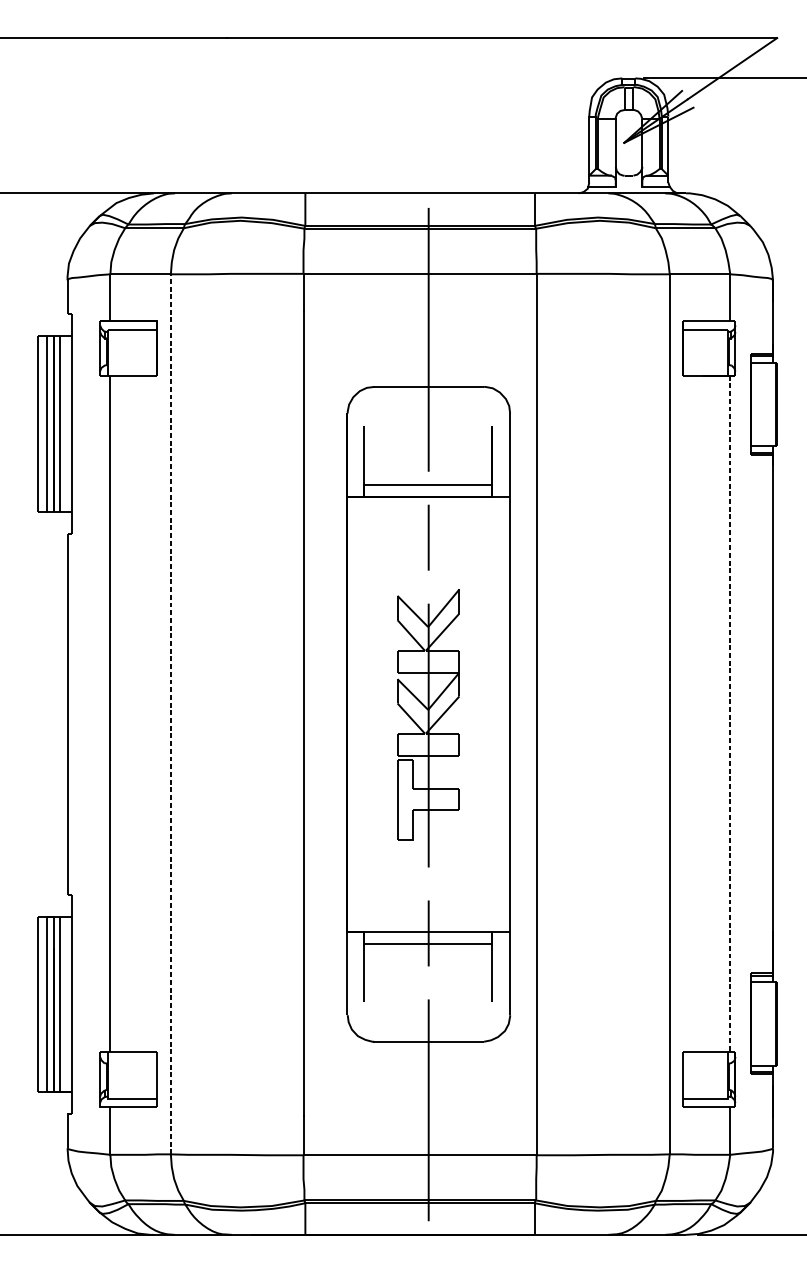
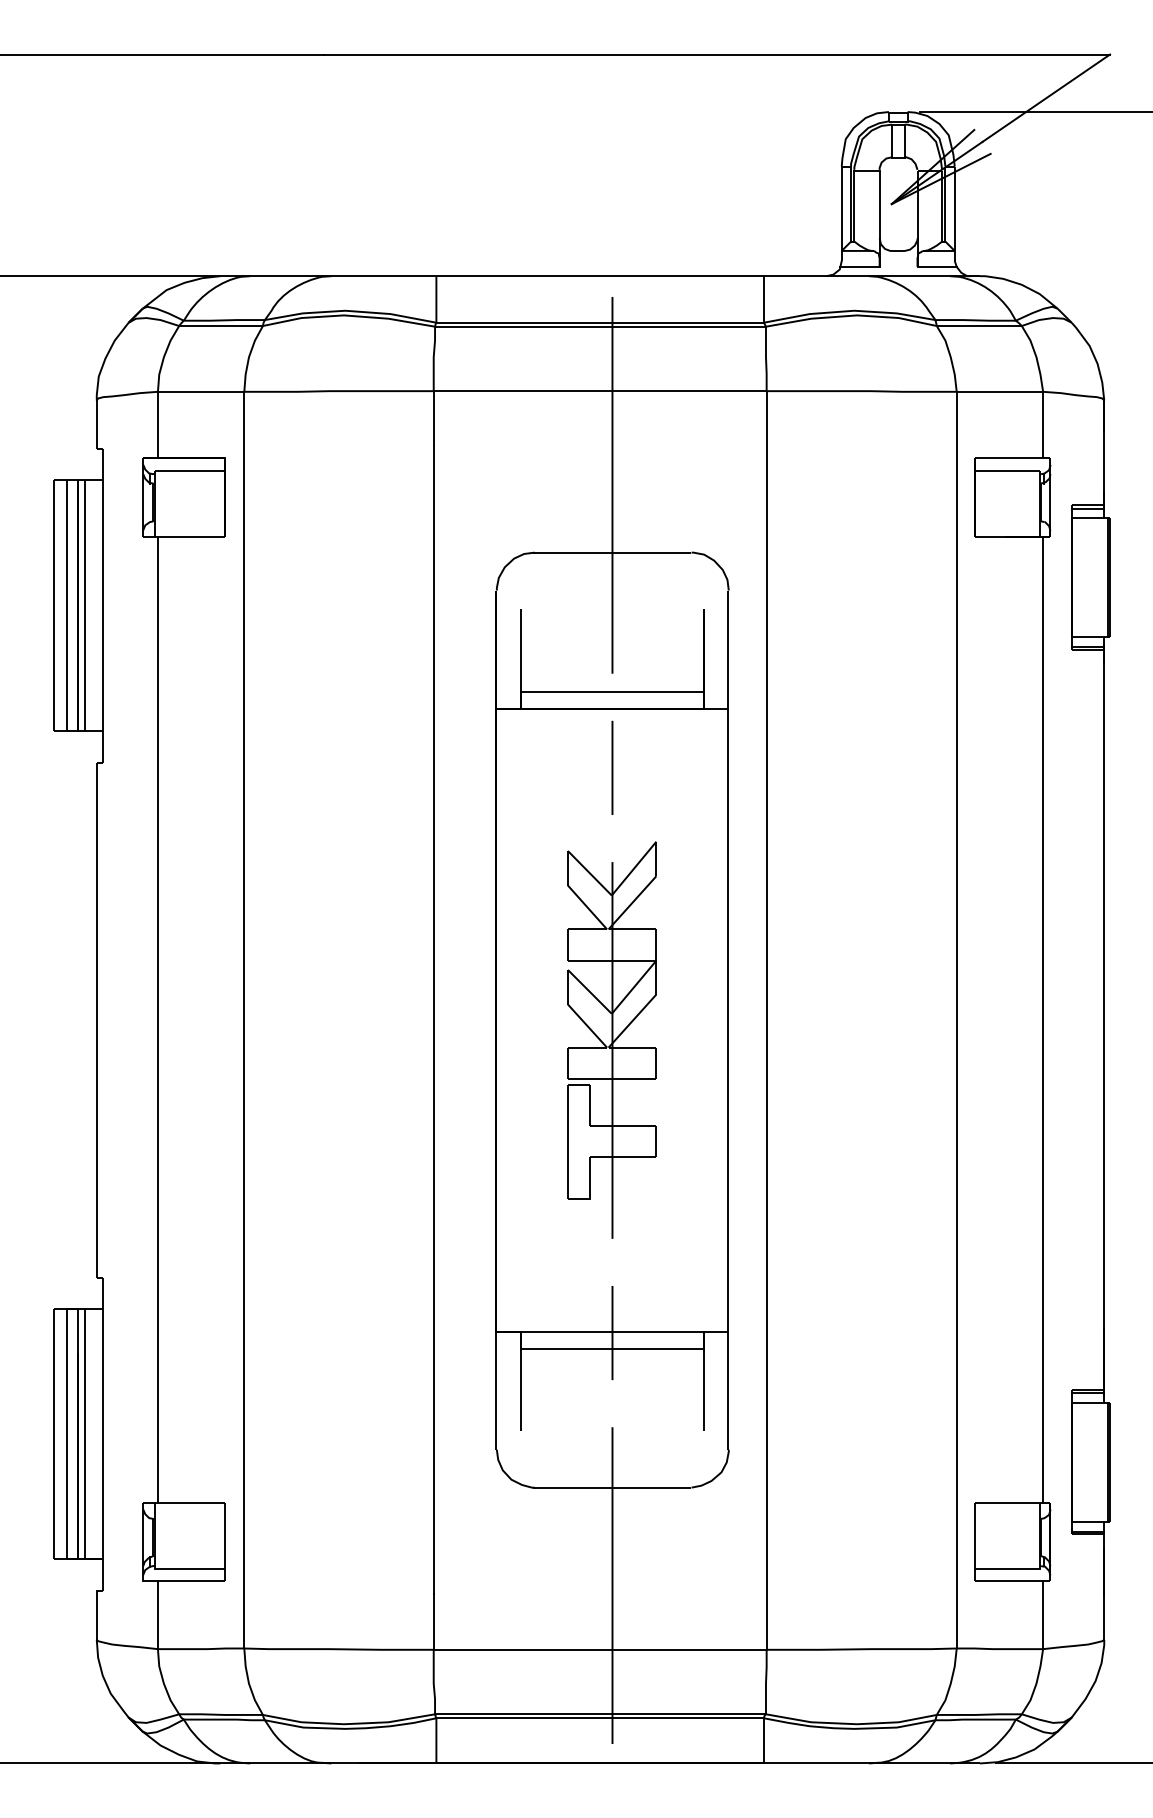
line: (171, 713) -> (244, 1019), dashed -> solid
line: (730, 714) -> (1043, 1020), dashed -> solid

